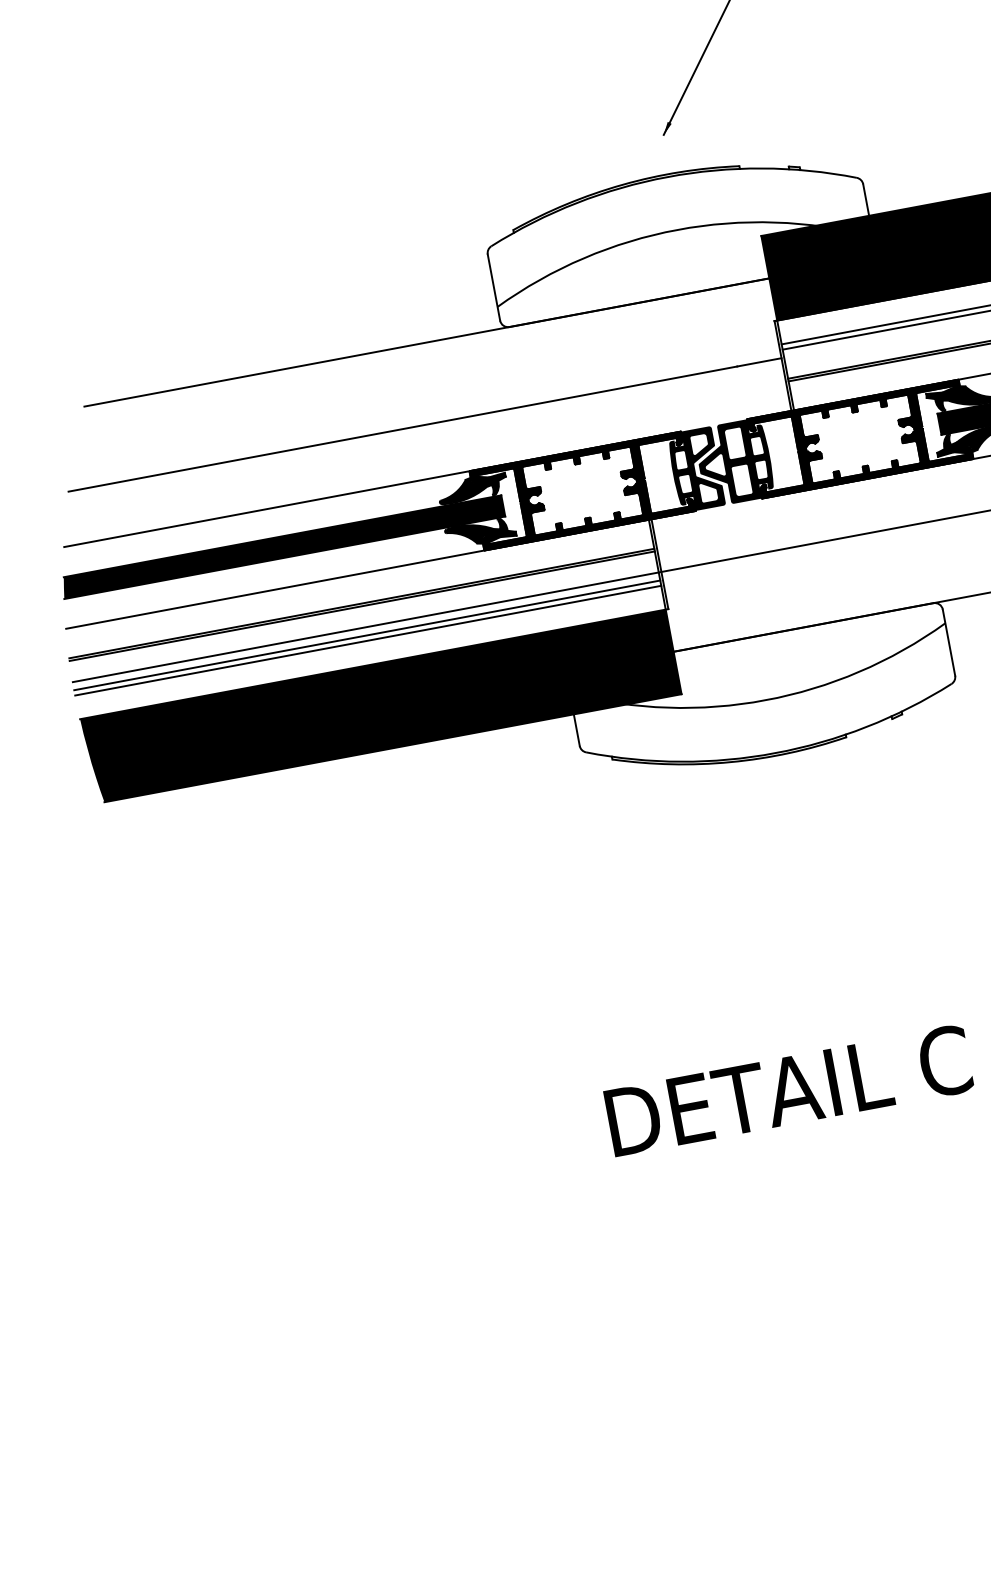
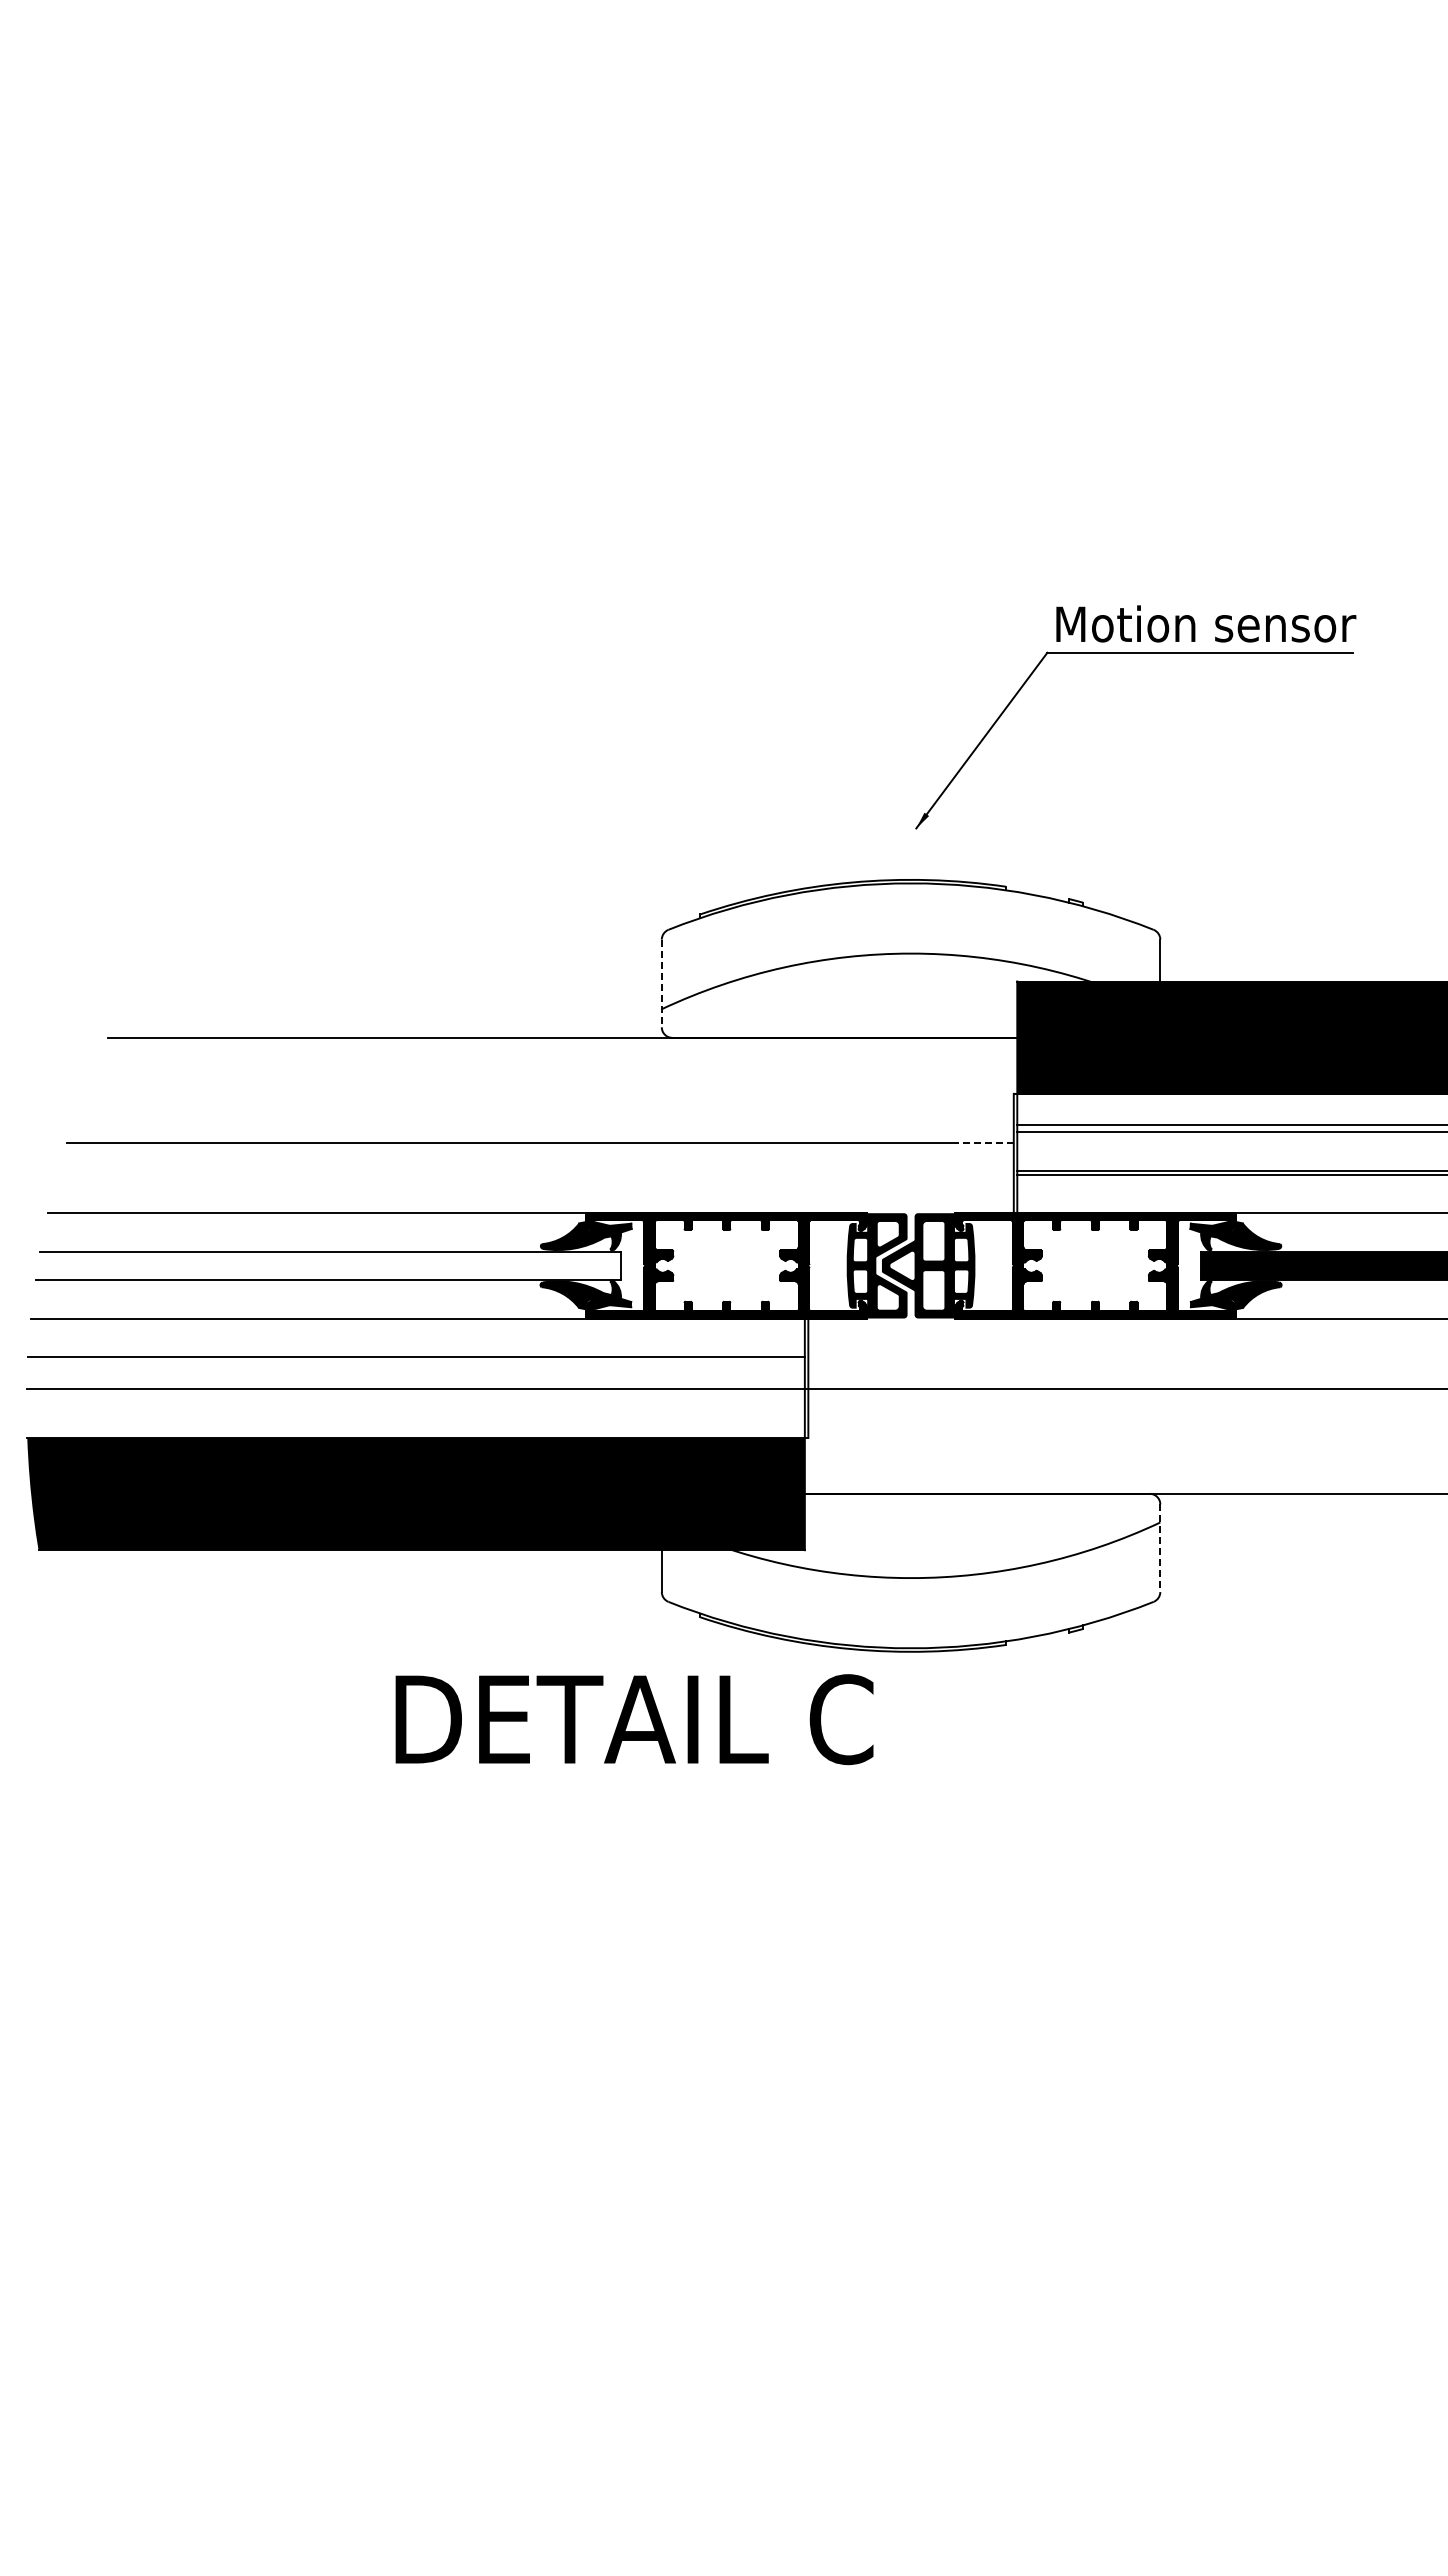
line: (493, 287) -> (661, 983), solid -> dashed
line: (758, 362) -> (983, 1143), solid -> dashed
fill: (282, 546) -> (328, 1265), removed
line: (361, 606) -> (415, 1360), removed
line: (367, 635) -> (415, 1399), removed
line: (368, 640) -> (415, 1406), removed
line: (949, 642) -> (1160, 1548), solid -> dashed
text: (788, 1090) -> (634, 1719), moved

